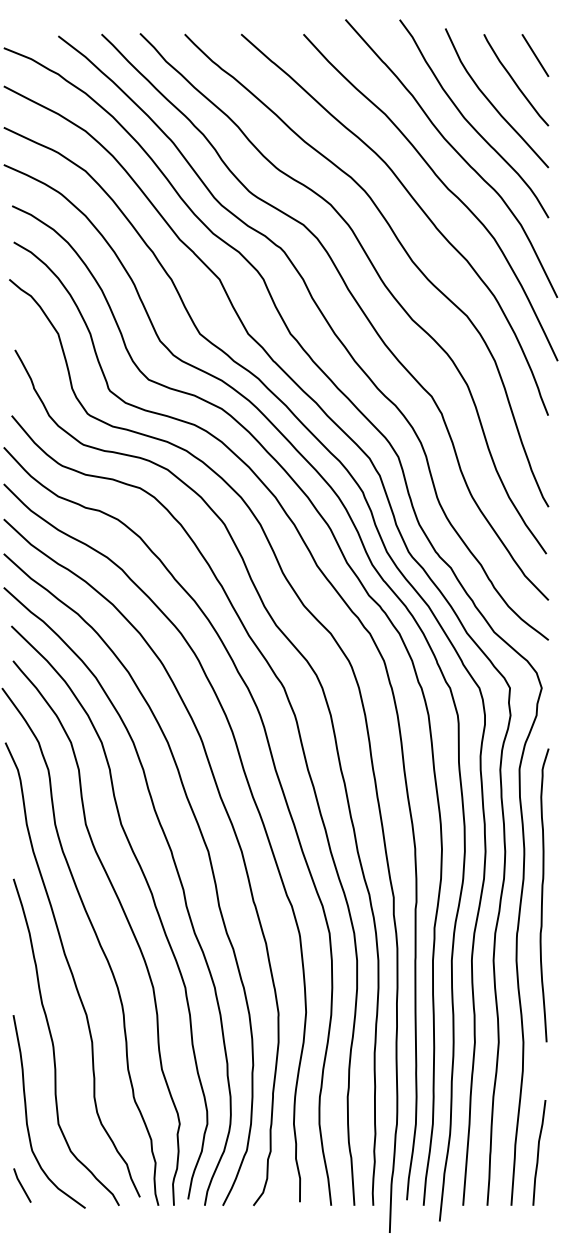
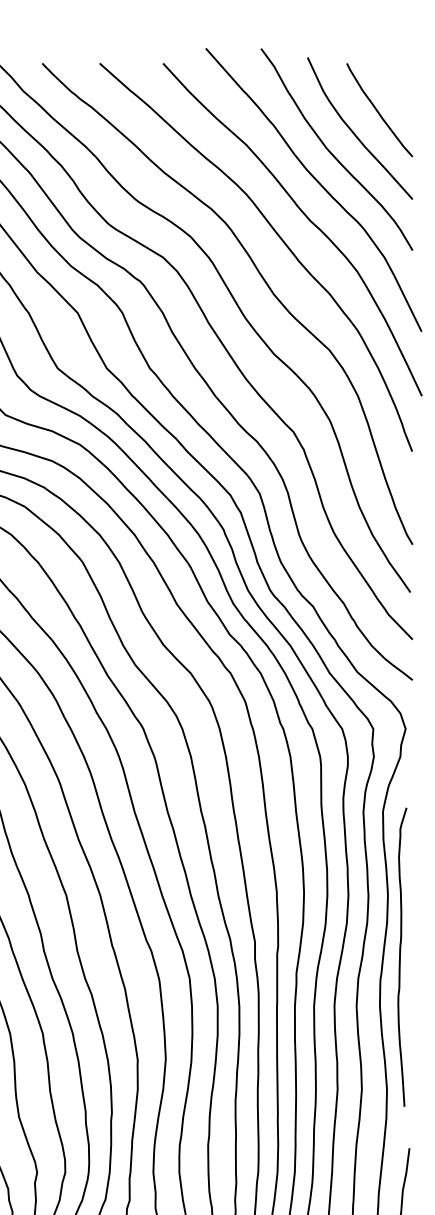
line: (535, 55) -> (399, 85), removed
curve: (543, 895) -> (401, 957), moved

